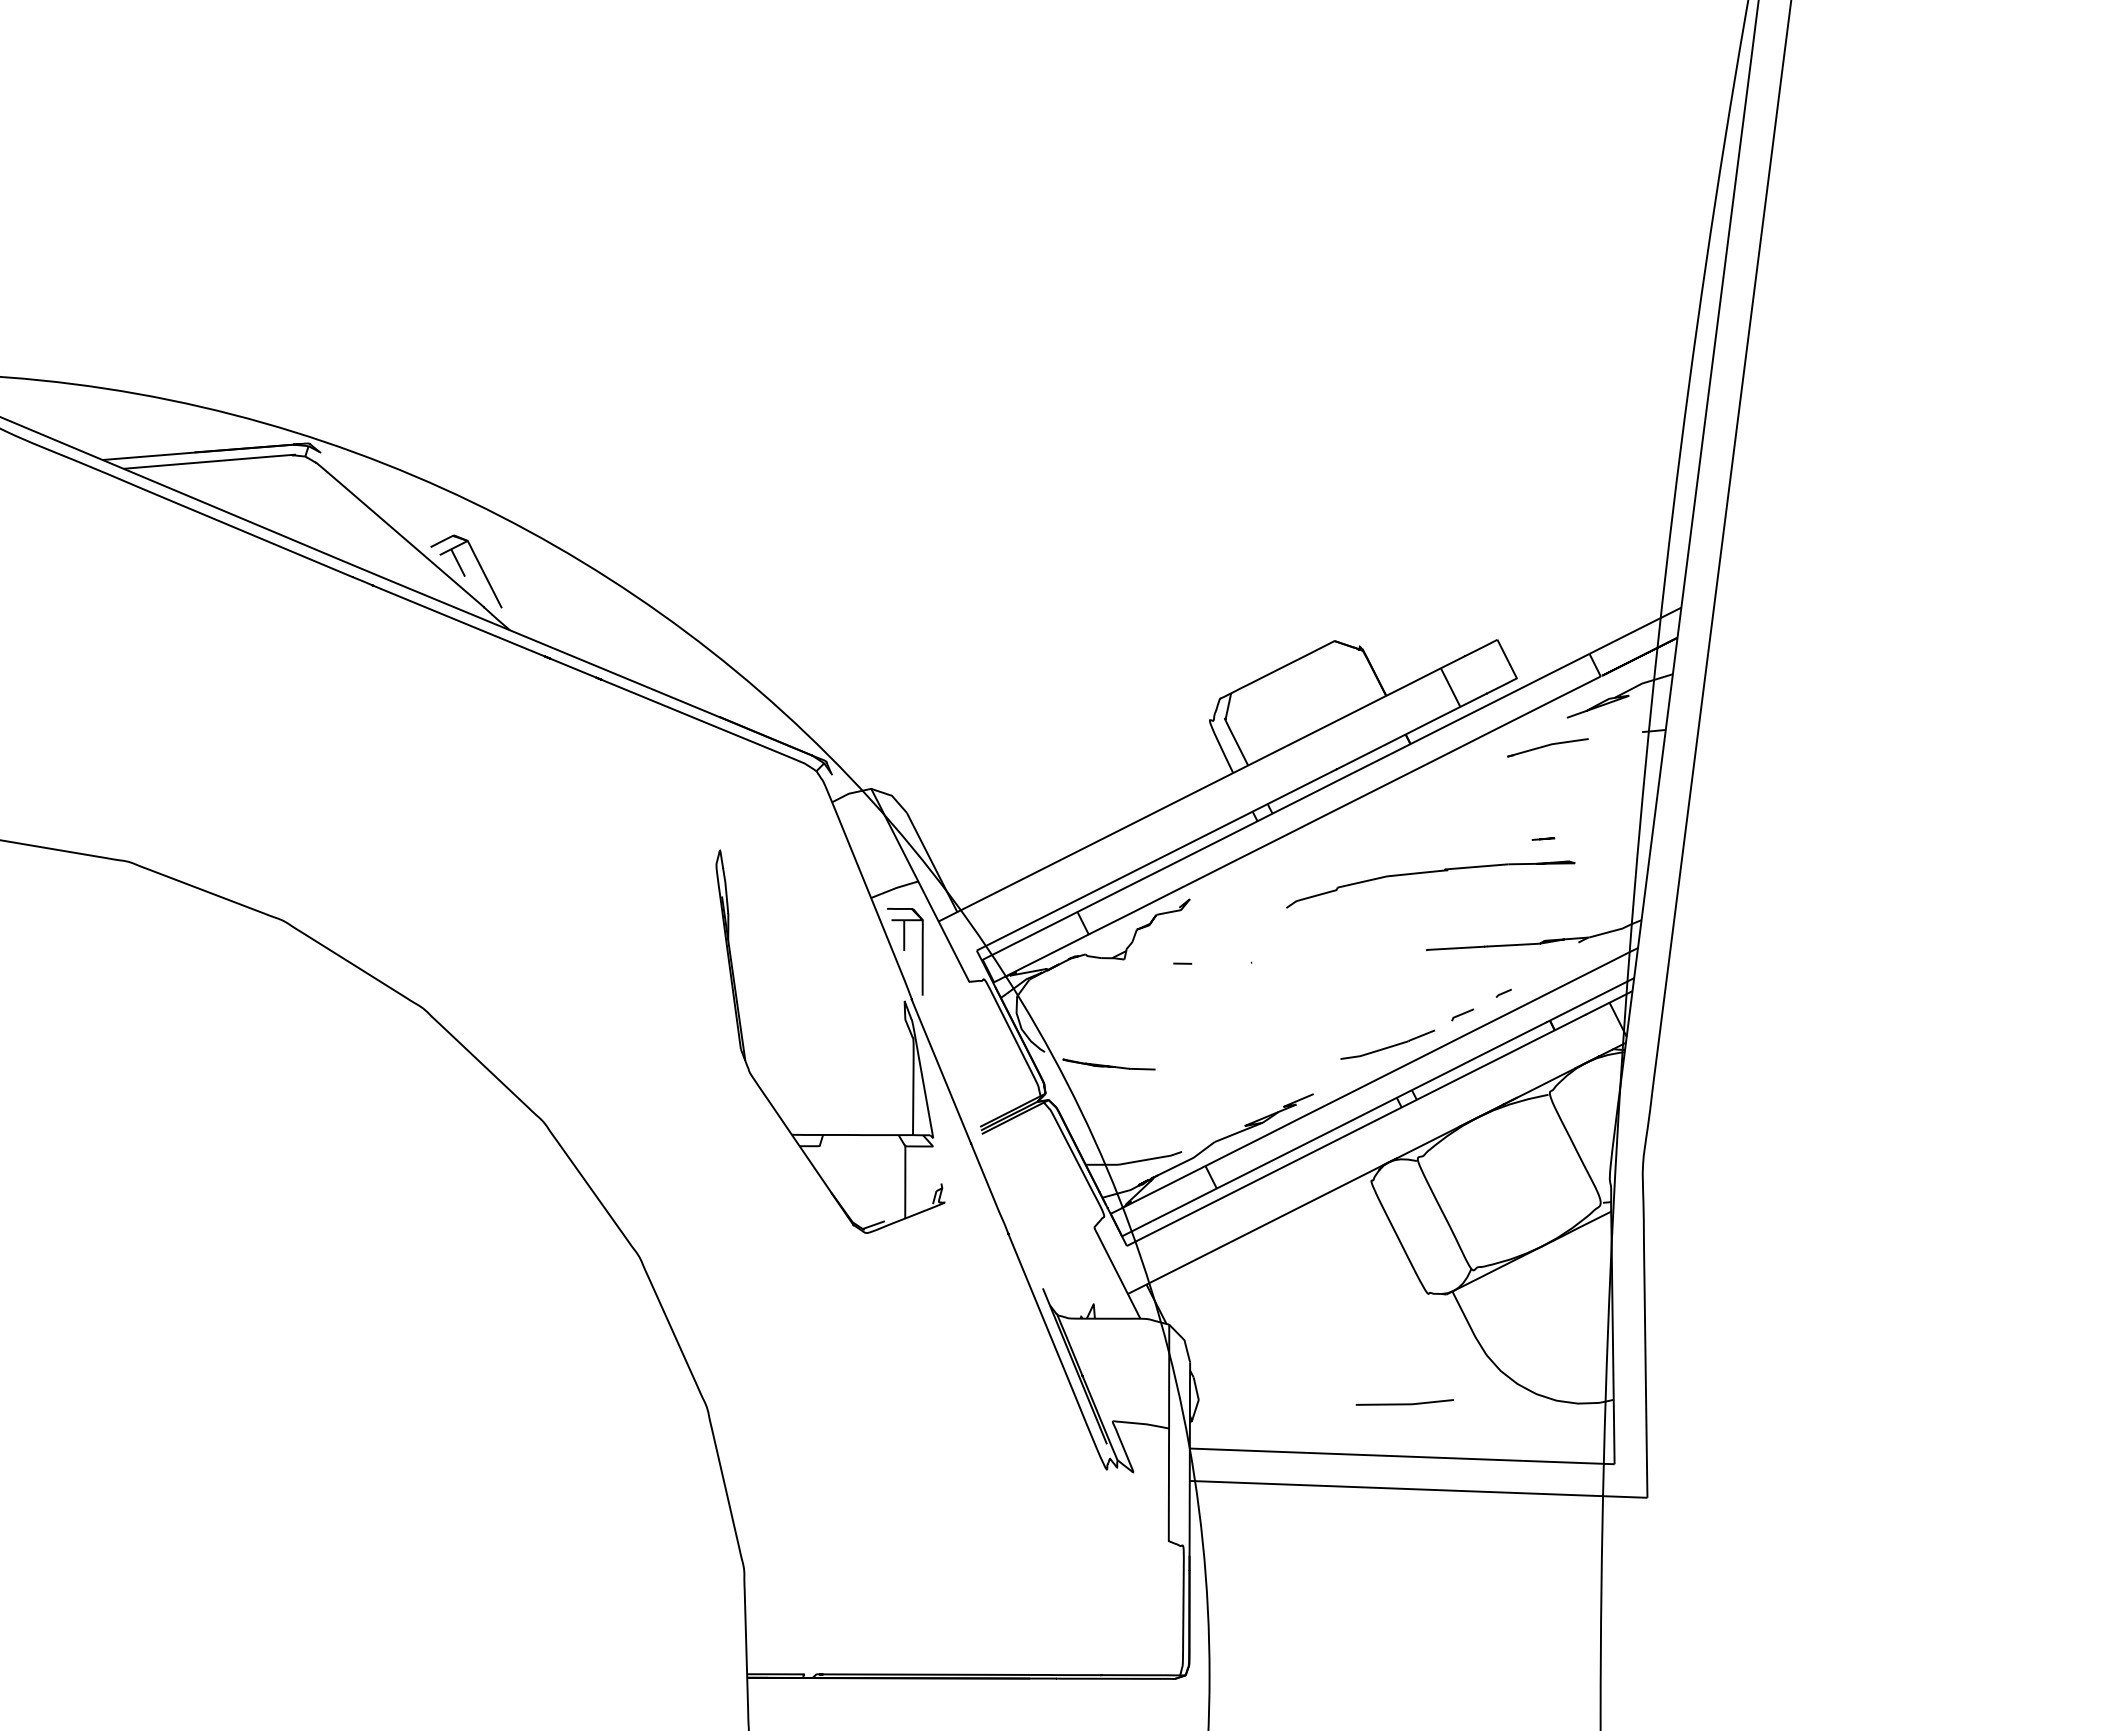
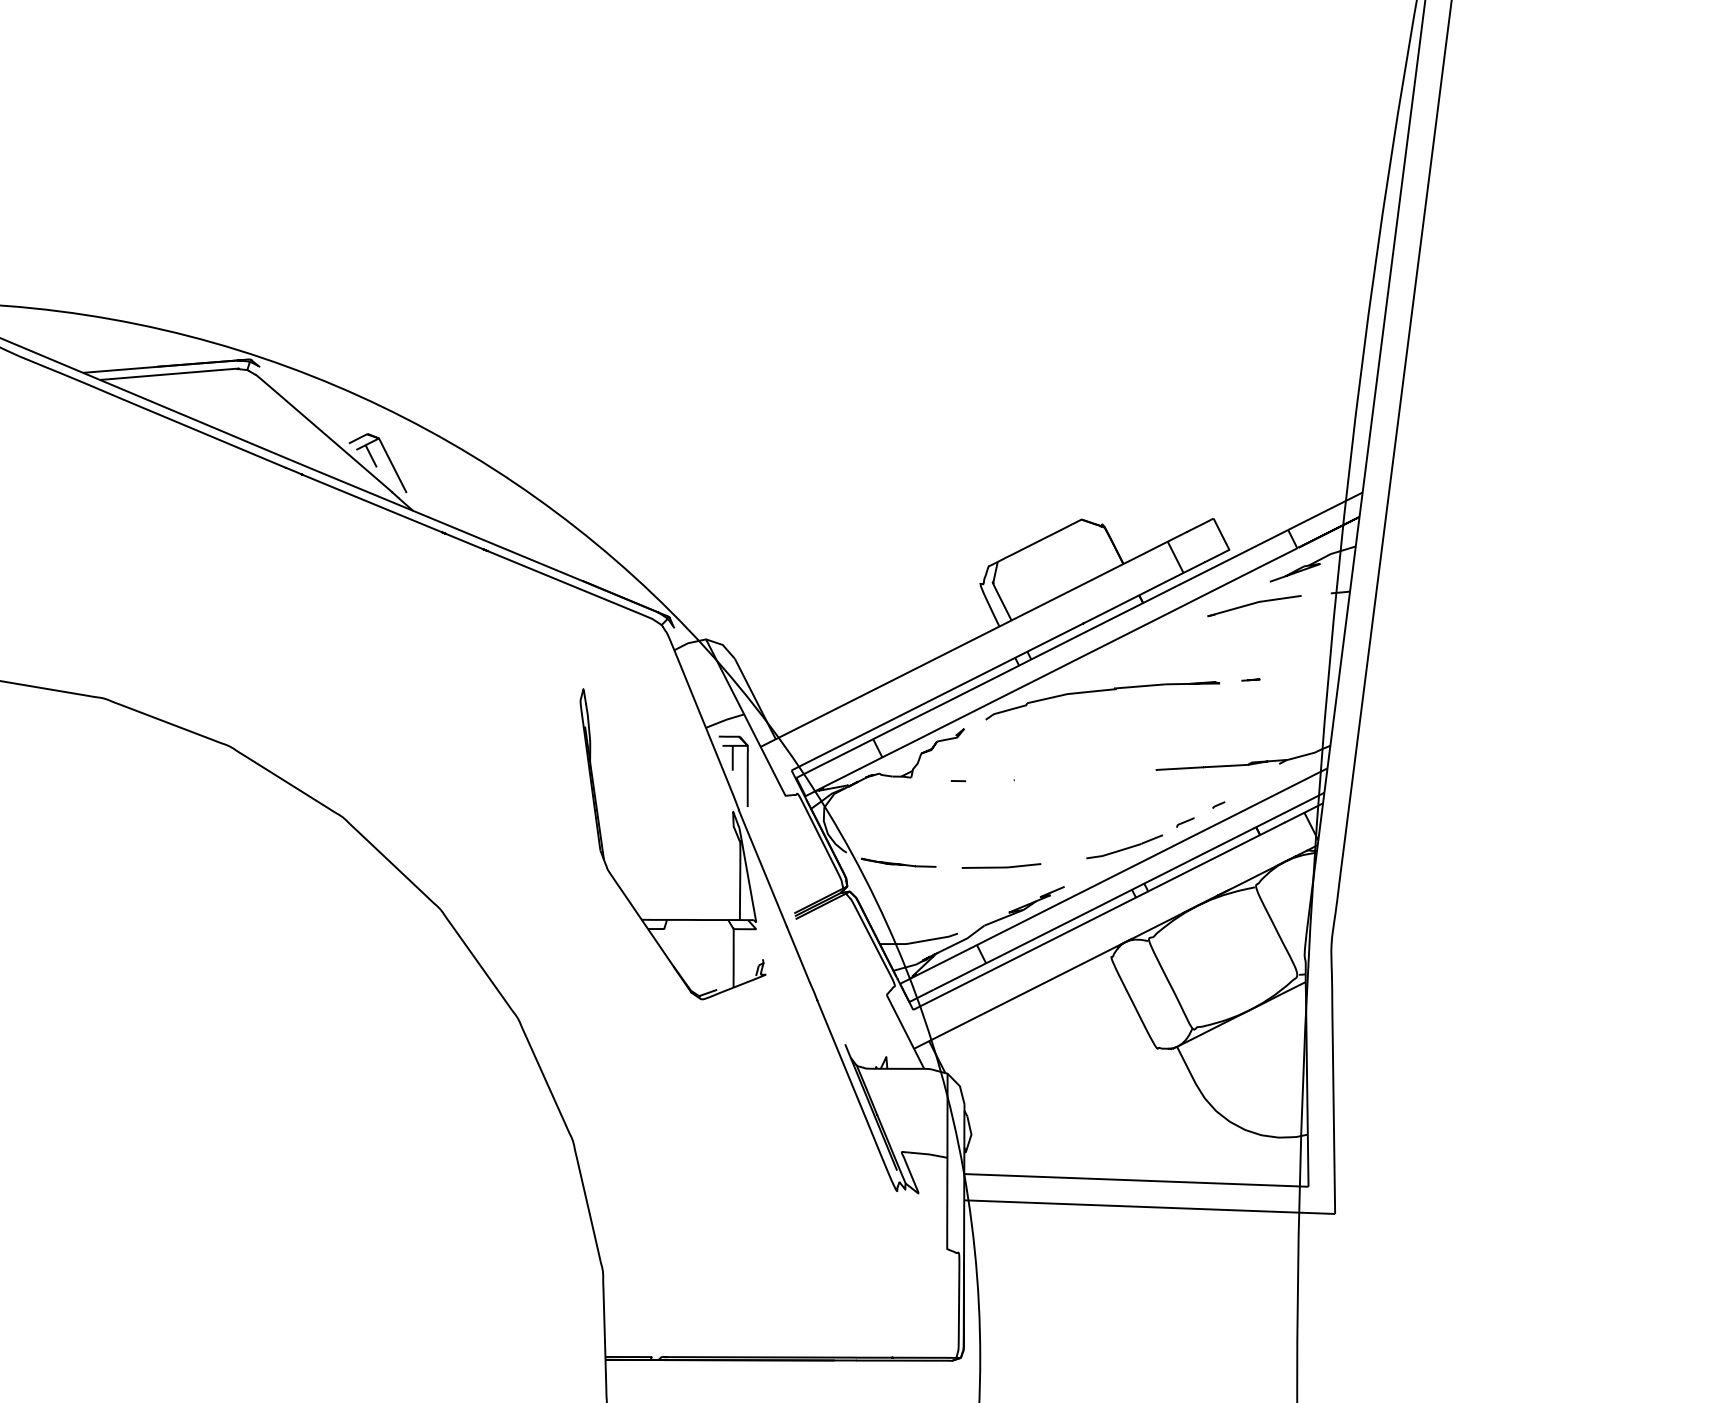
part: (1547, 747) -> (1254, 605), size x1.43
part: (1427, 873) -> (1100, 691), moved
curve: (1404, 1403) -> (1001, 866), moved

